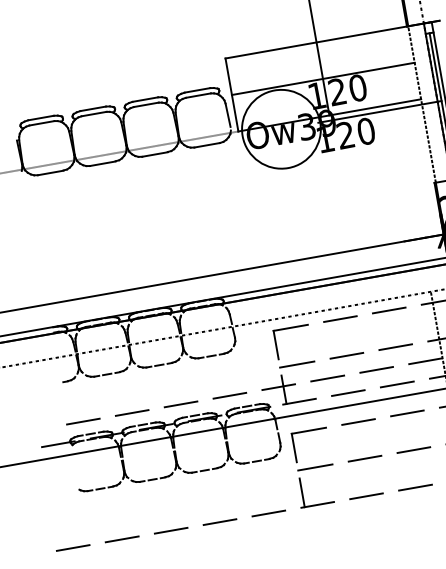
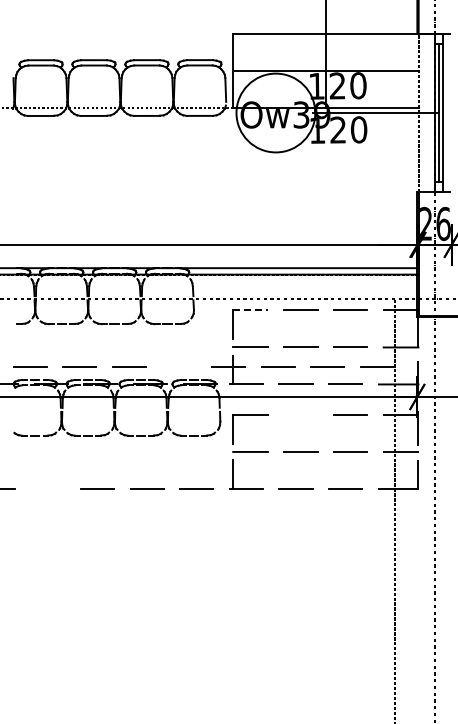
line: (291, 327) -> (251, 310), solid -> dashed
line: (229, 395) -> (178, 366), removed
line: (358, 421) -> (300, 414), removed
line: (121, 539) -> (47, 489), removed

